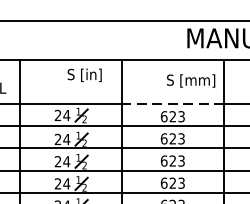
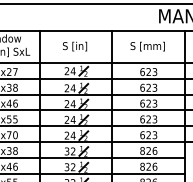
text: (85, 75) -> (75, 46), moved
text: (190, 80) -> (147, 46), moved
line: (172, 104) -> (148, 63), dashed -> solid

